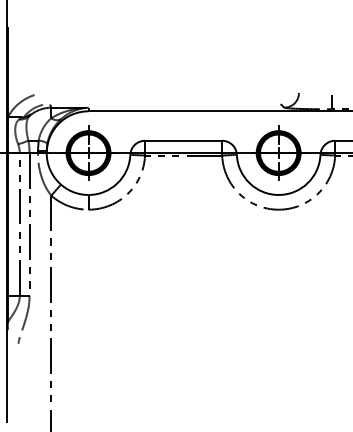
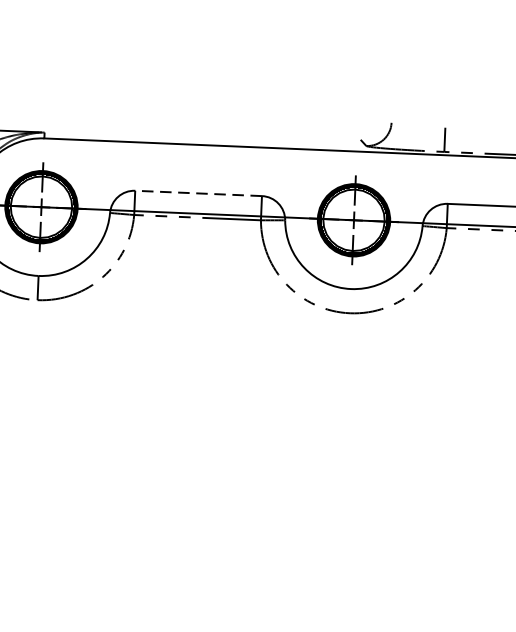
line: (183, 140) -> (198, 192), solid -> dashed

